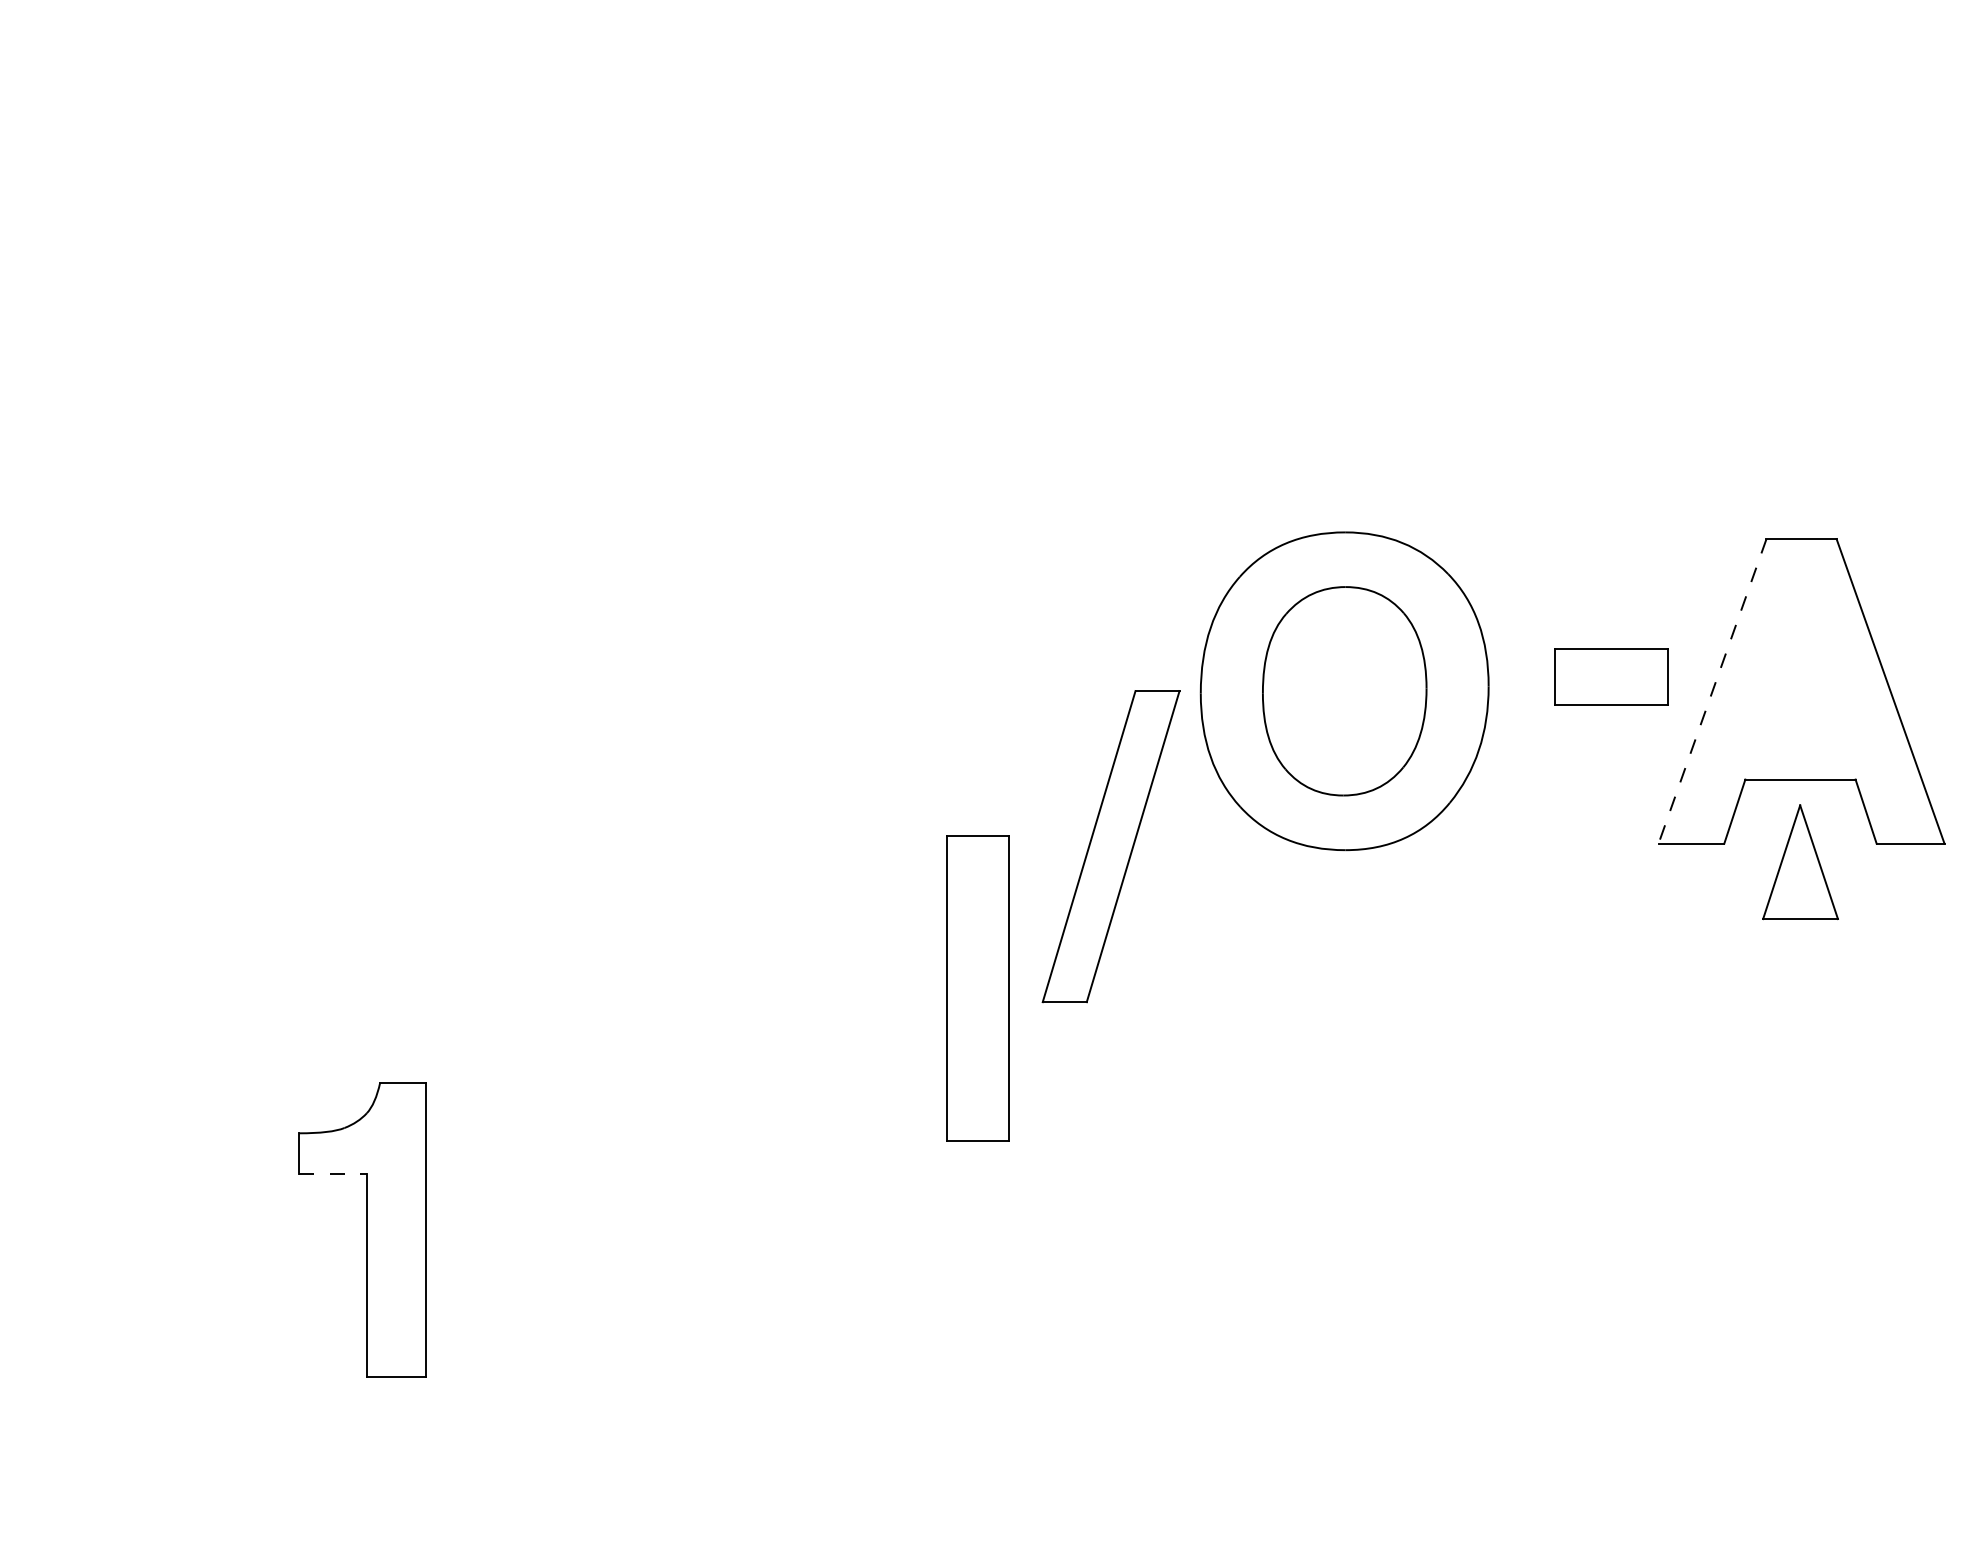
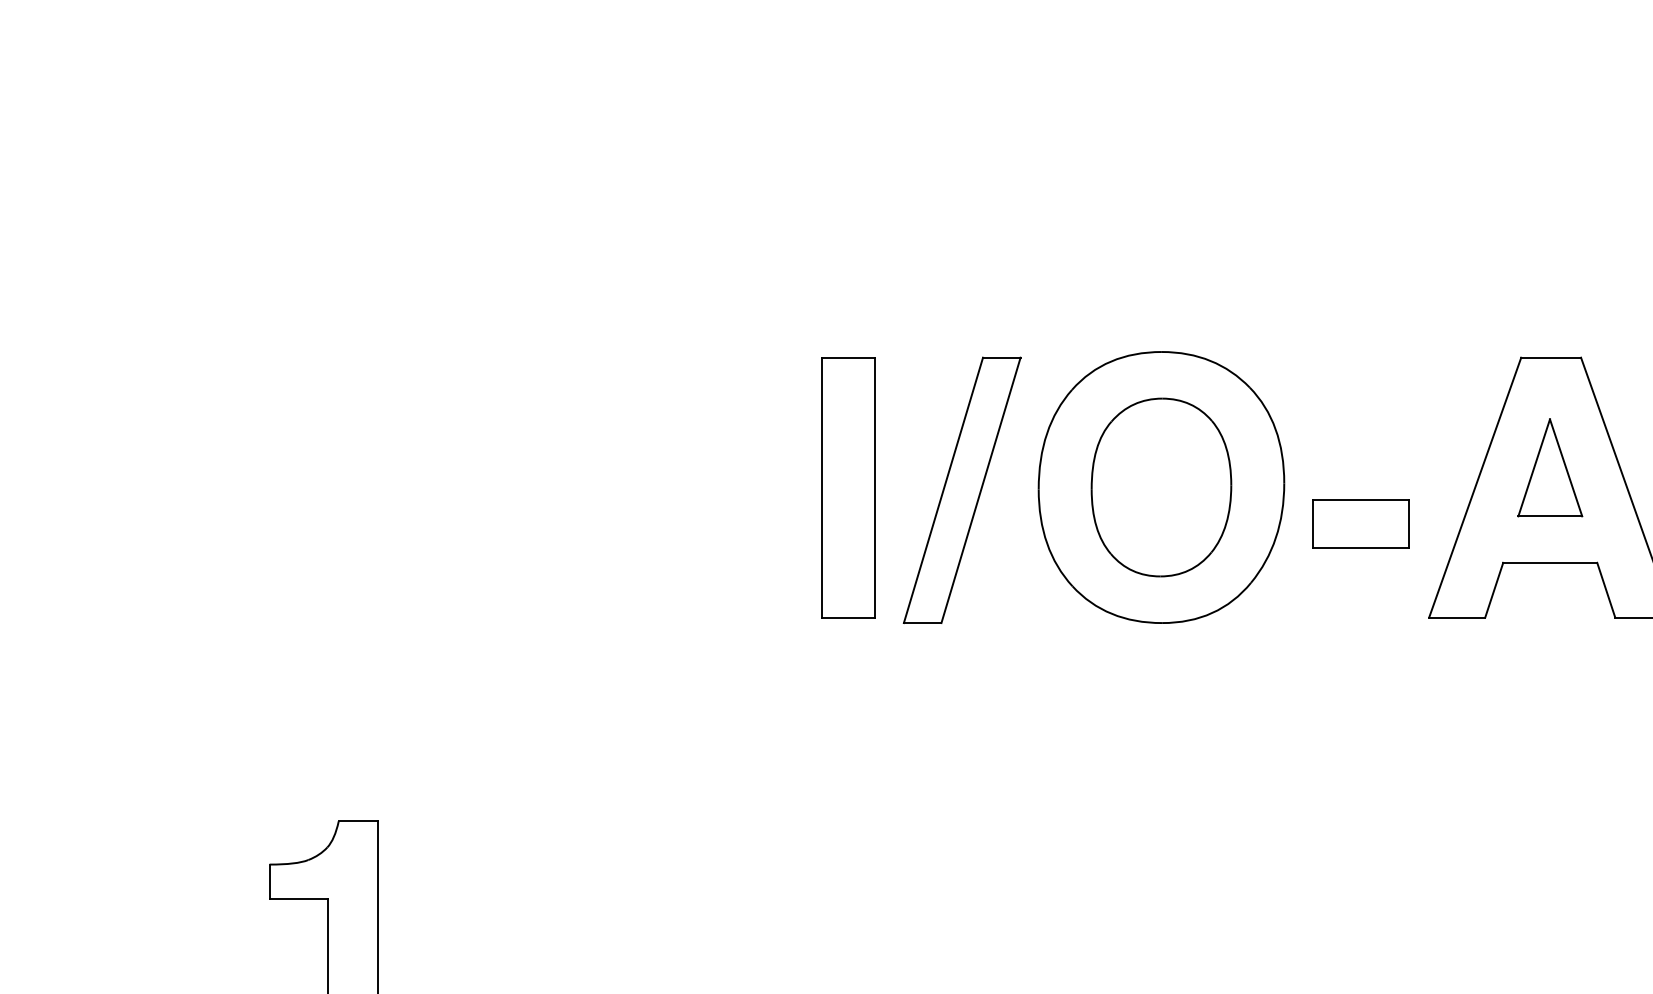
part: (1611, 676) -> (1360, 523), moved
line: (1712, 691) -> (1475, 487), dashed -> solid
part: (1110, 846) -> (961, 490), moved
part: (1800, 862) -> (1550, 468), moved
part: (977, 988) -> (848, 487), moved
line: (333, 1173) -> (298, 898), dashed -> solid

